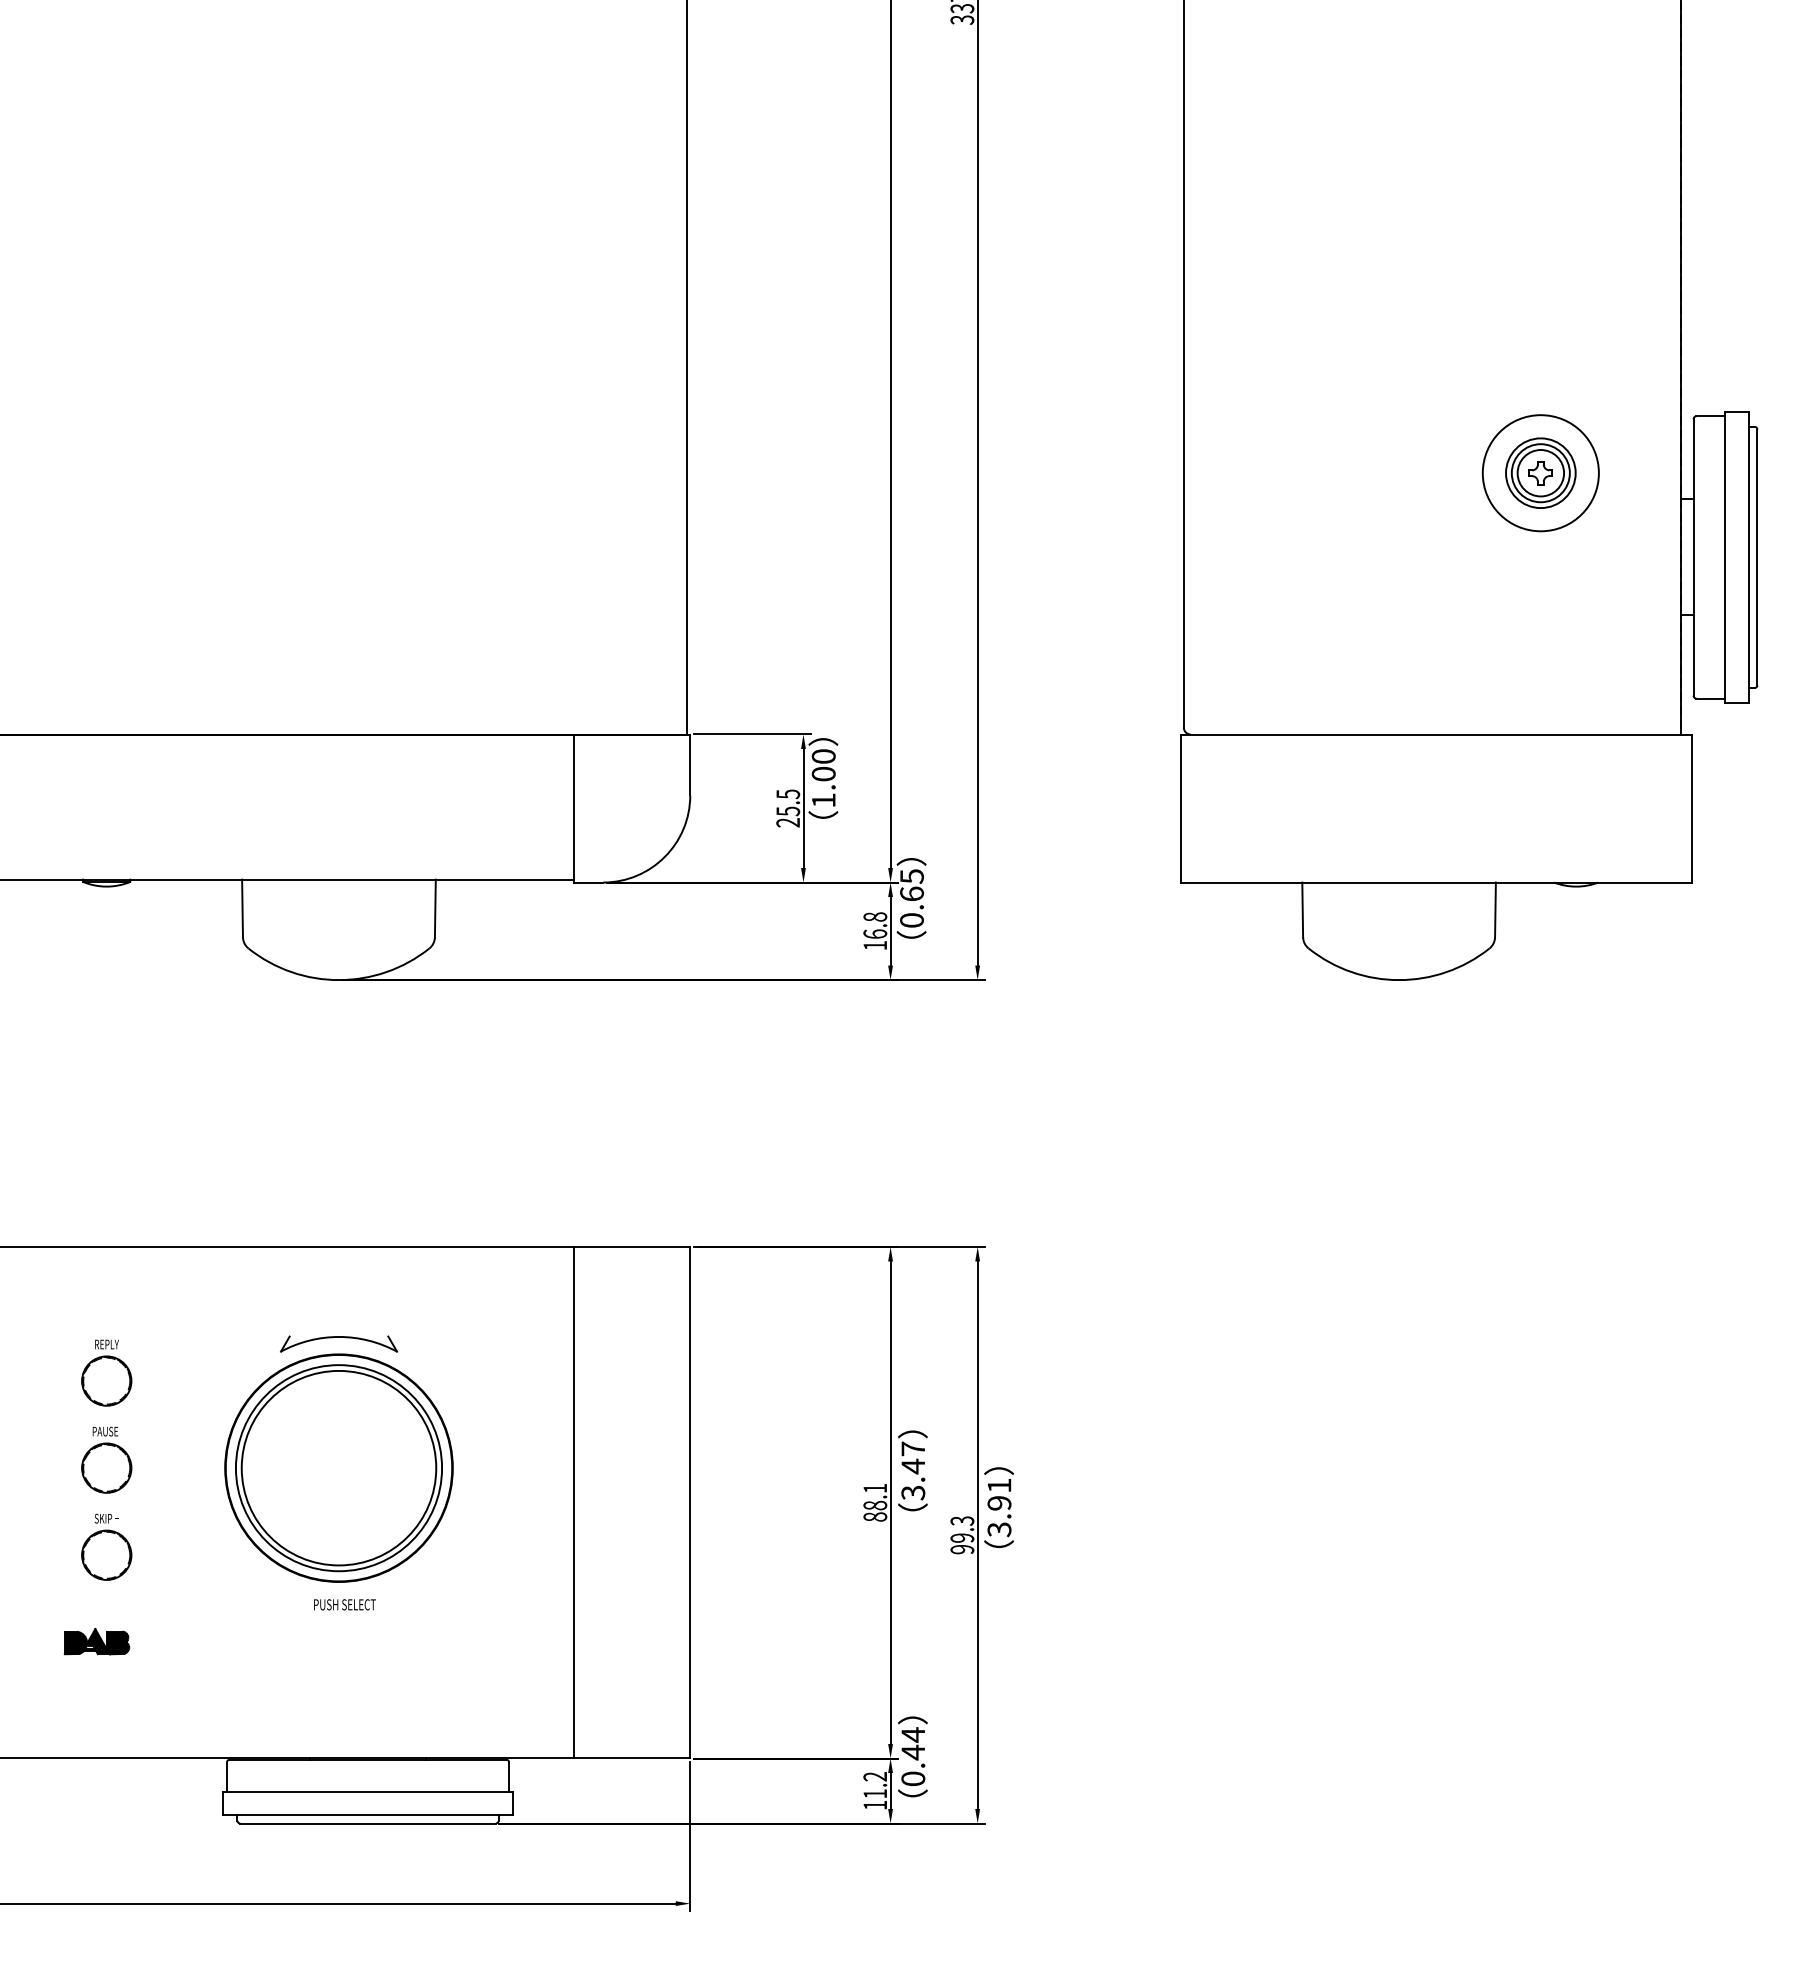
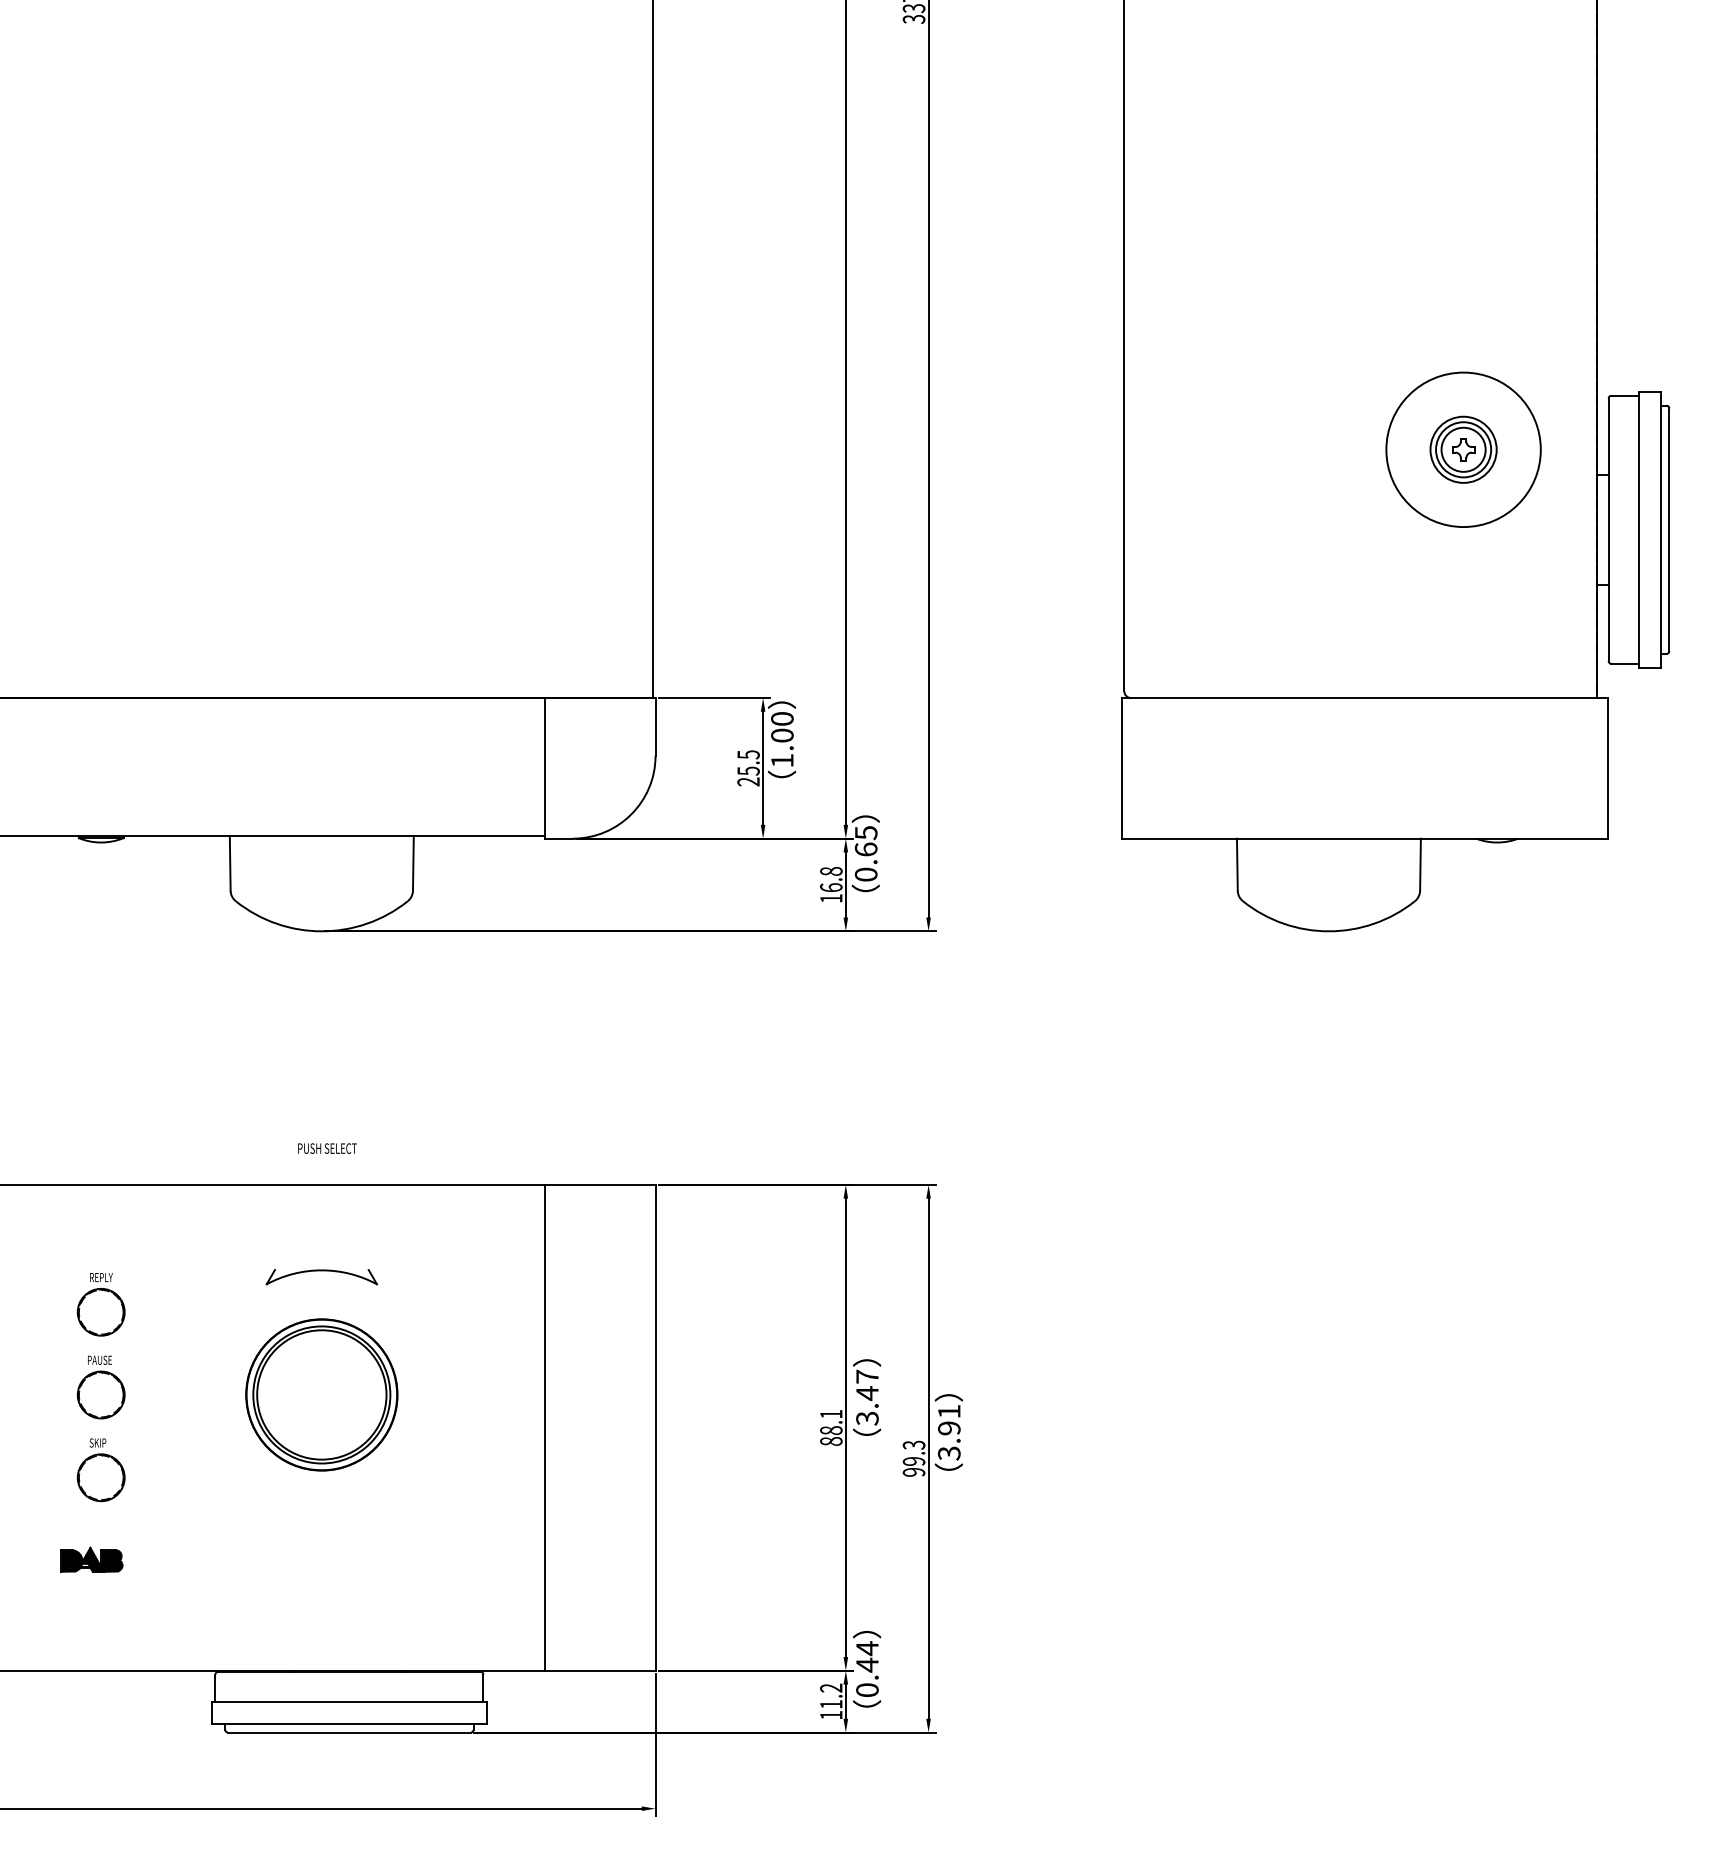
circle: (1540, 473) -> (1463, 450), size x1.4
part: (338, 1467) -> (321, 1394), size x0.7
text: (344, 1604) -> (327, 1148), moved

